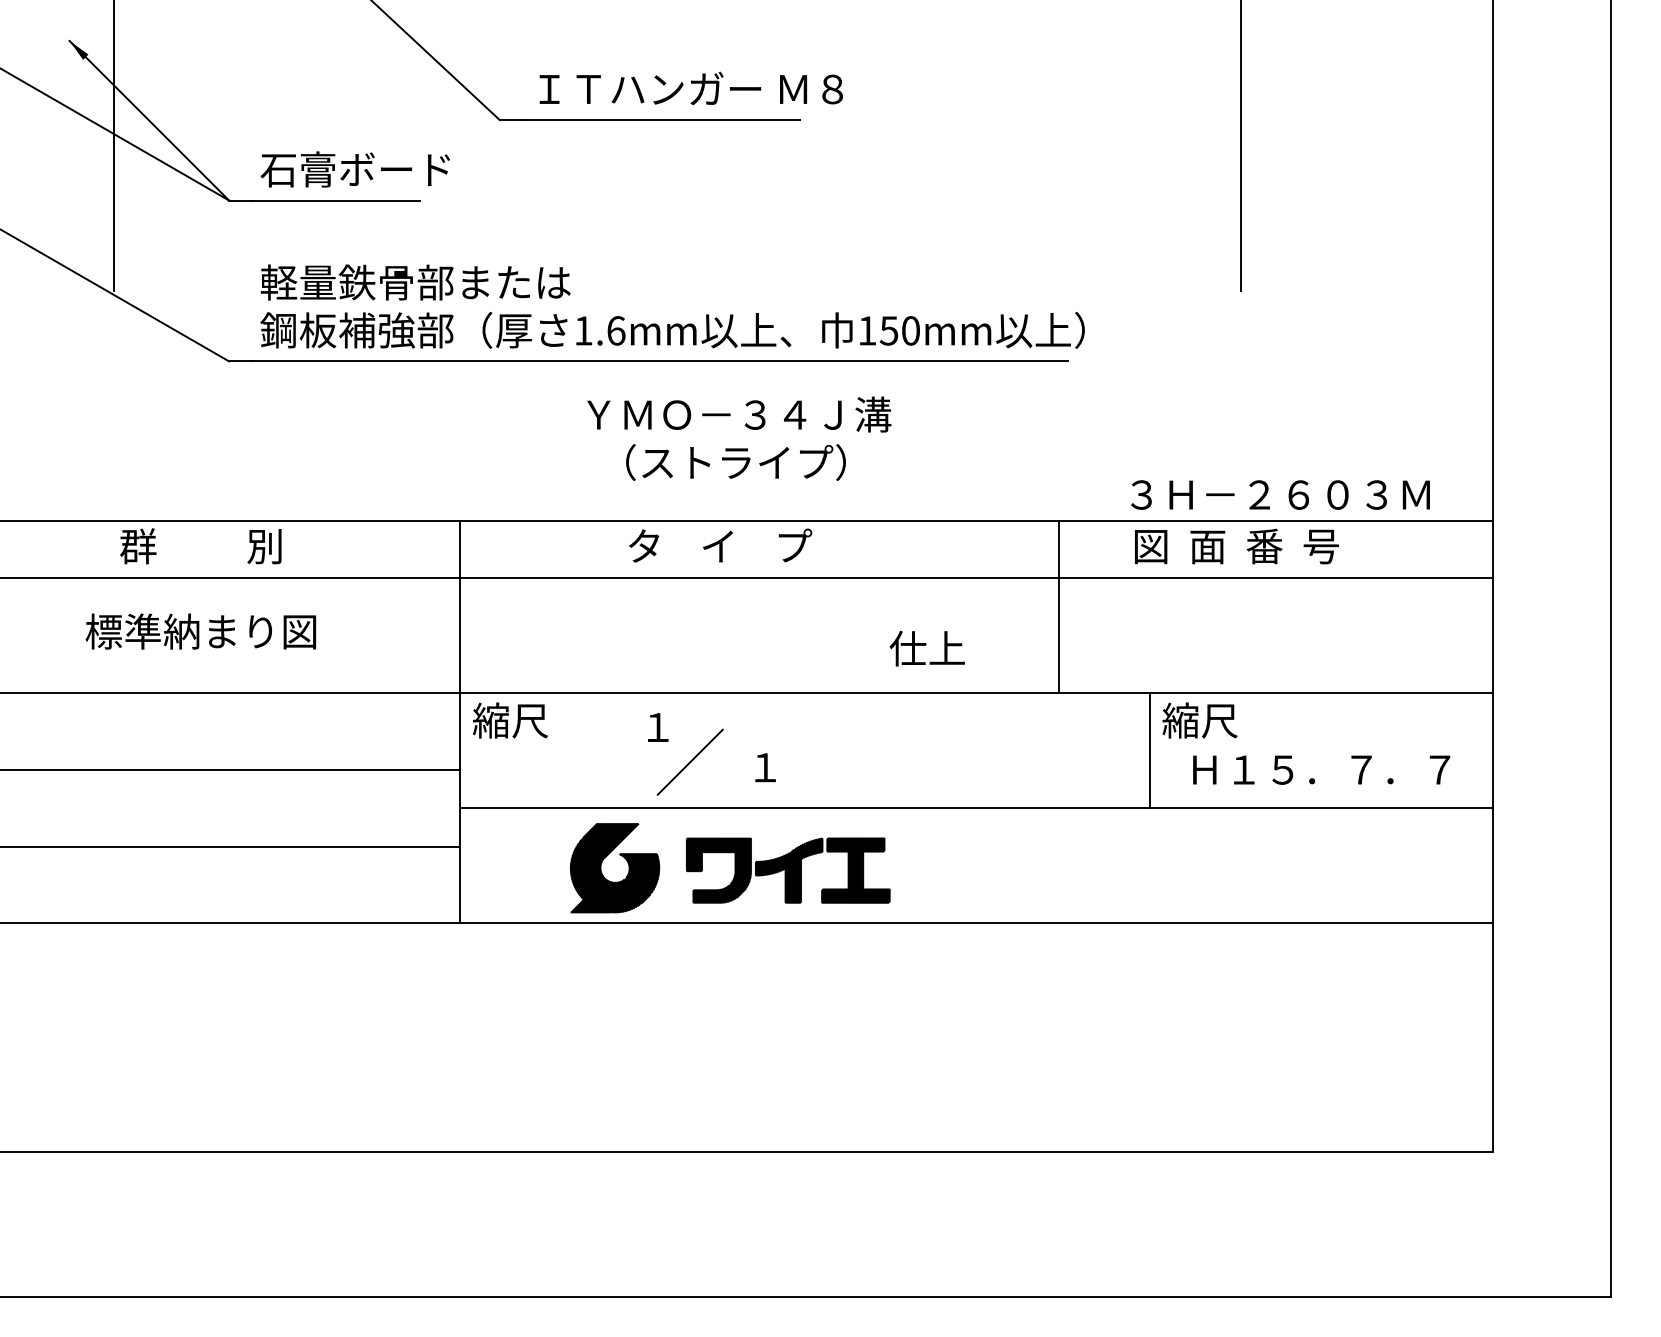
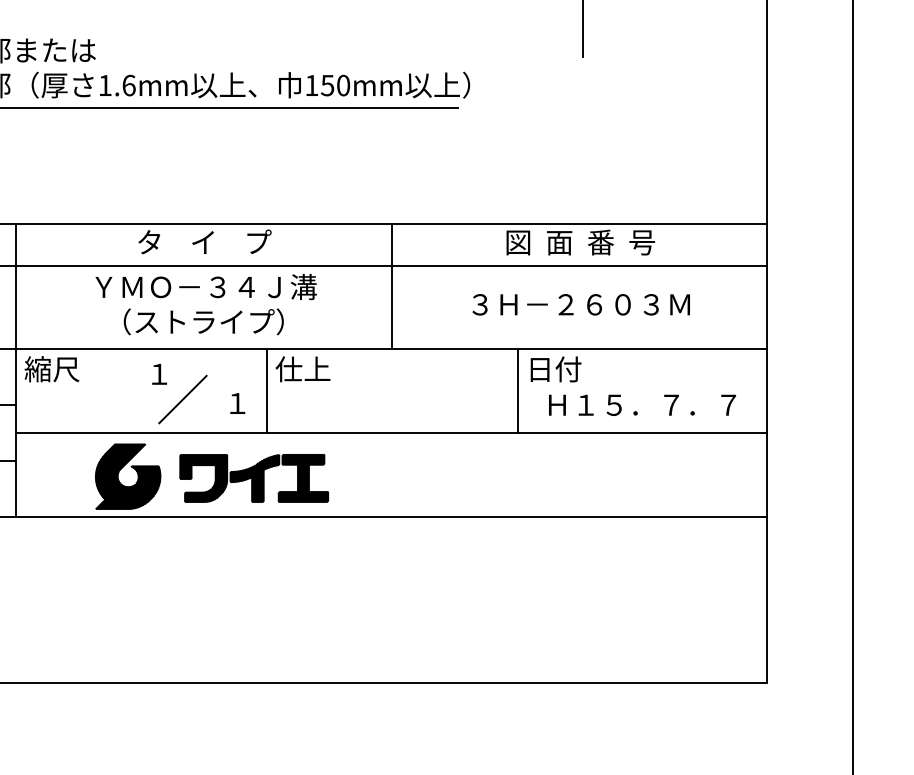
text: (739, 438) -> (206, 304), moved
text: (1280, 494) -> (581, 304), moved
line: (1058, 606) -> (391, 286), moved
text: (926, 648) -> (302, 369), moved
text: (1199, 720) -> (553, 369), 縮尺 -> 日付
line: (805, 750) -> (266, 391), added

